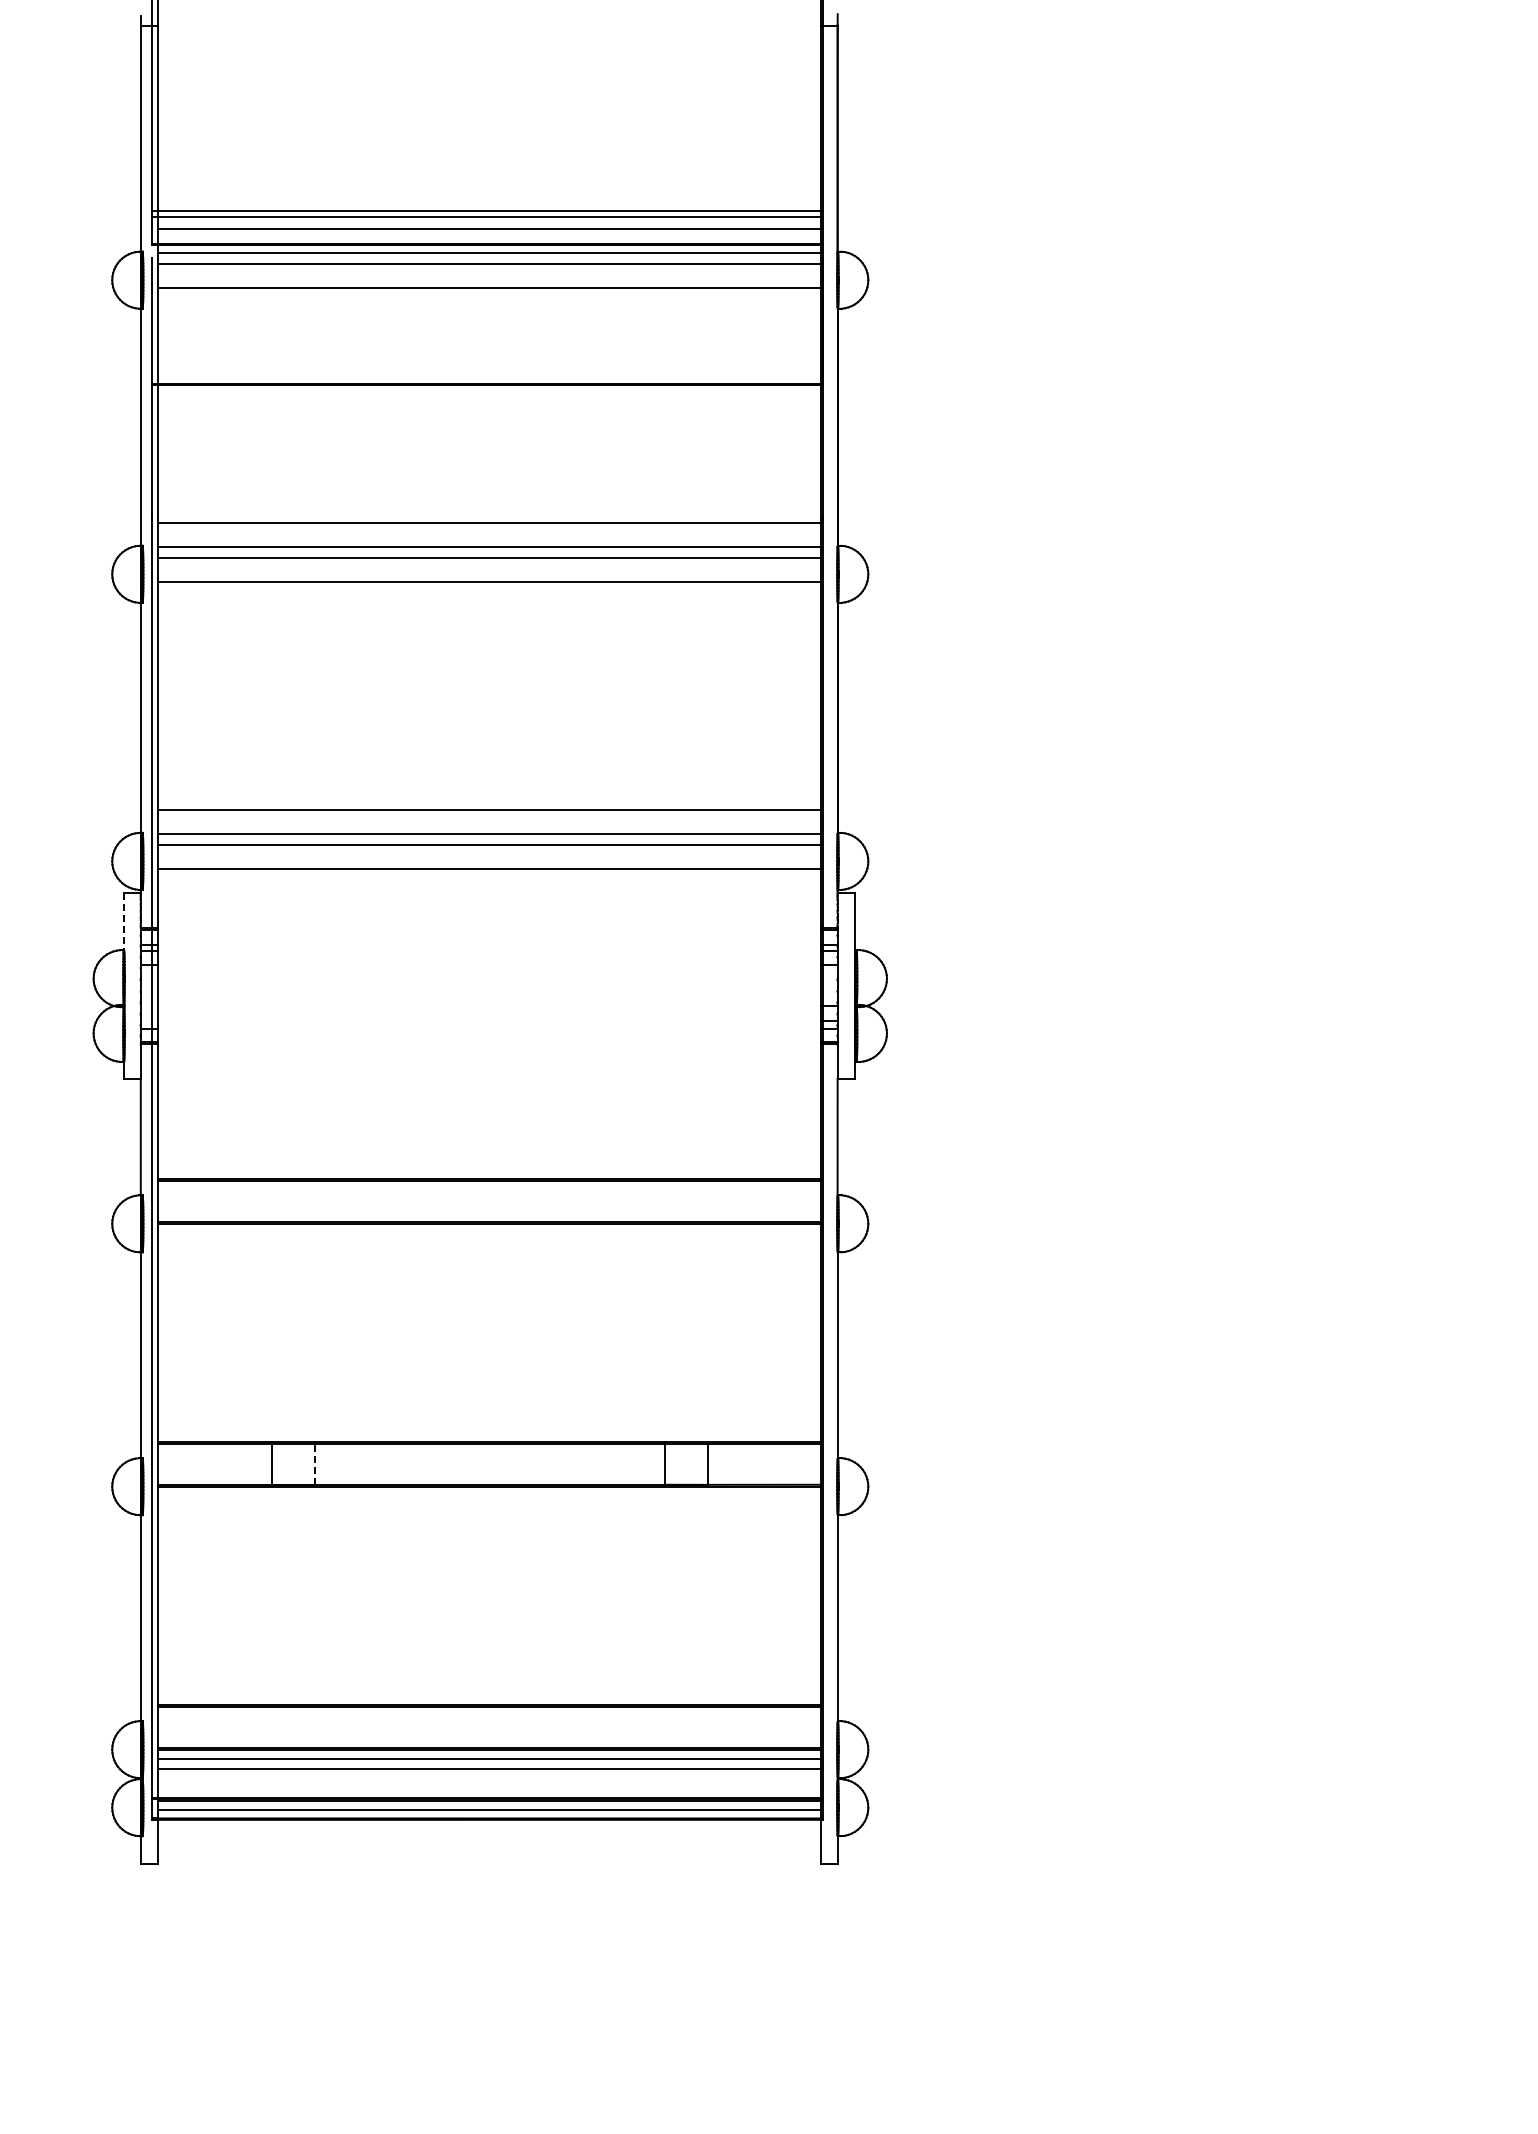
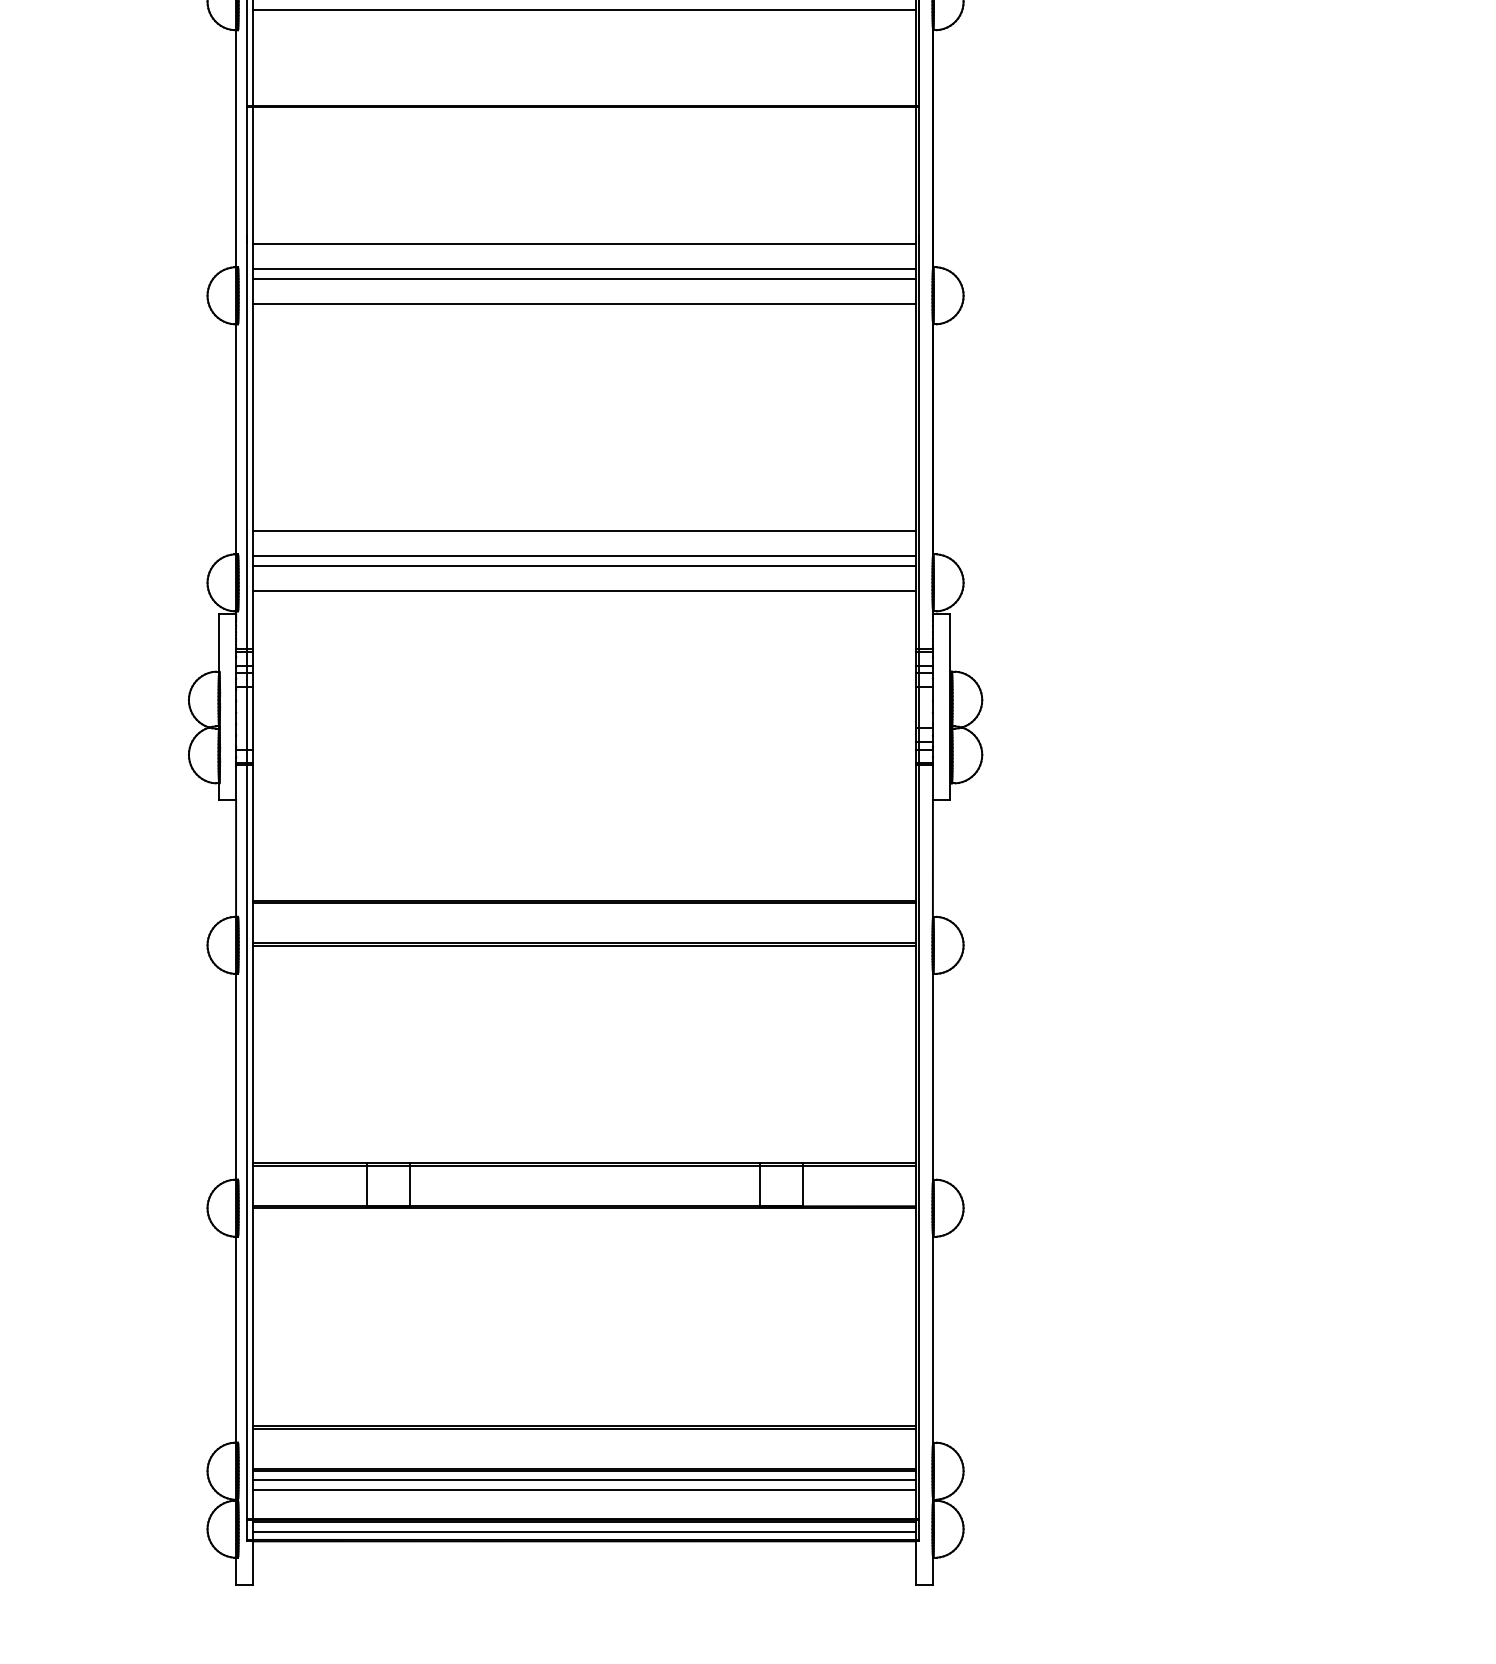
line: (123, 921) -> (218, 643), dashed -> solid
line: (315, 1463) -> (410, 1185), dashed -> solid

